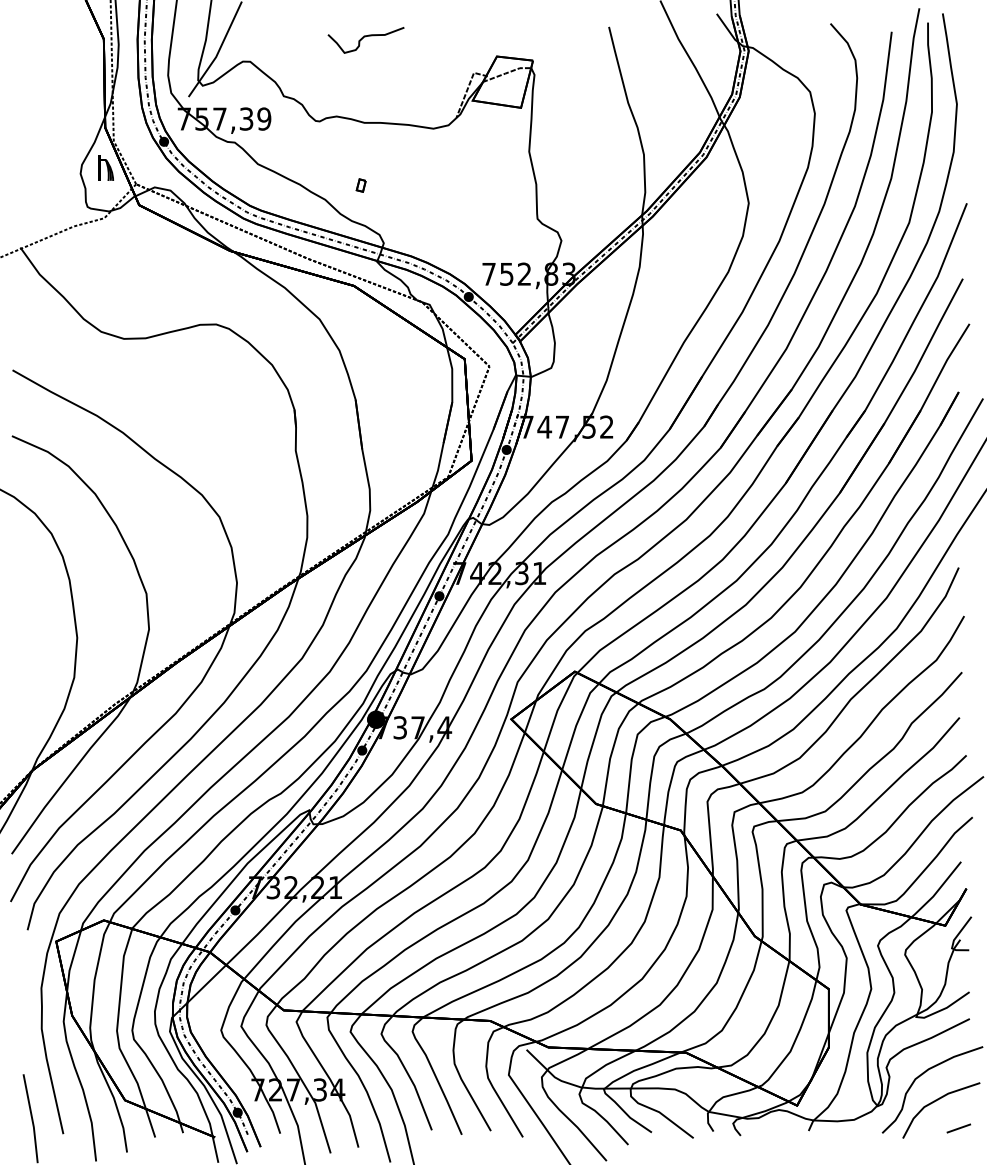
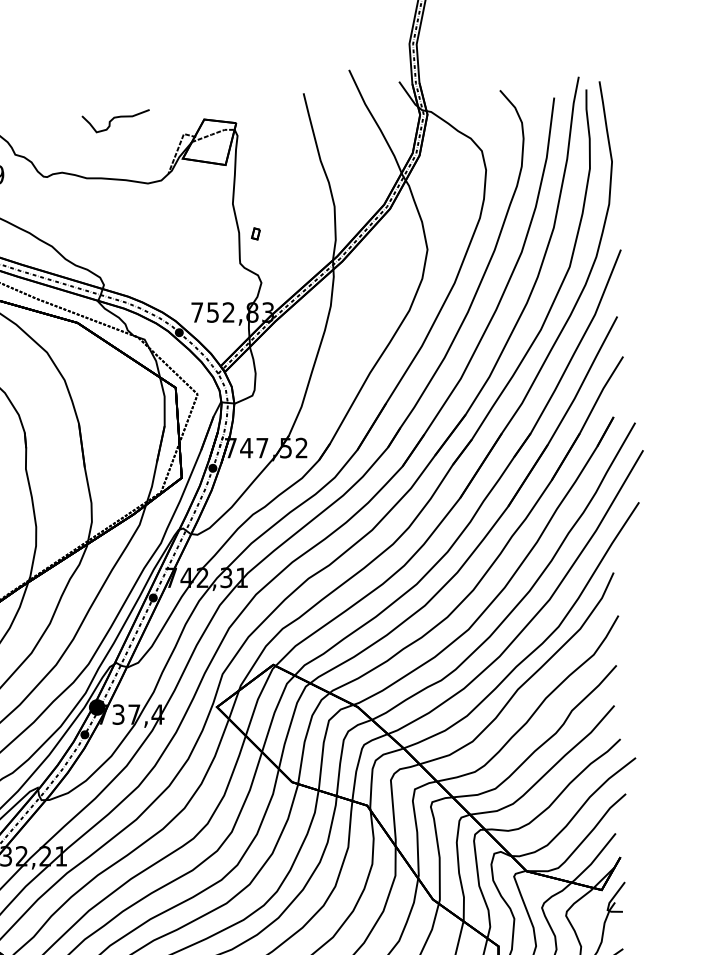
curve: (363, 38) -> (113, 119), moved
part: (360, 185) -> (255, 233), moved

